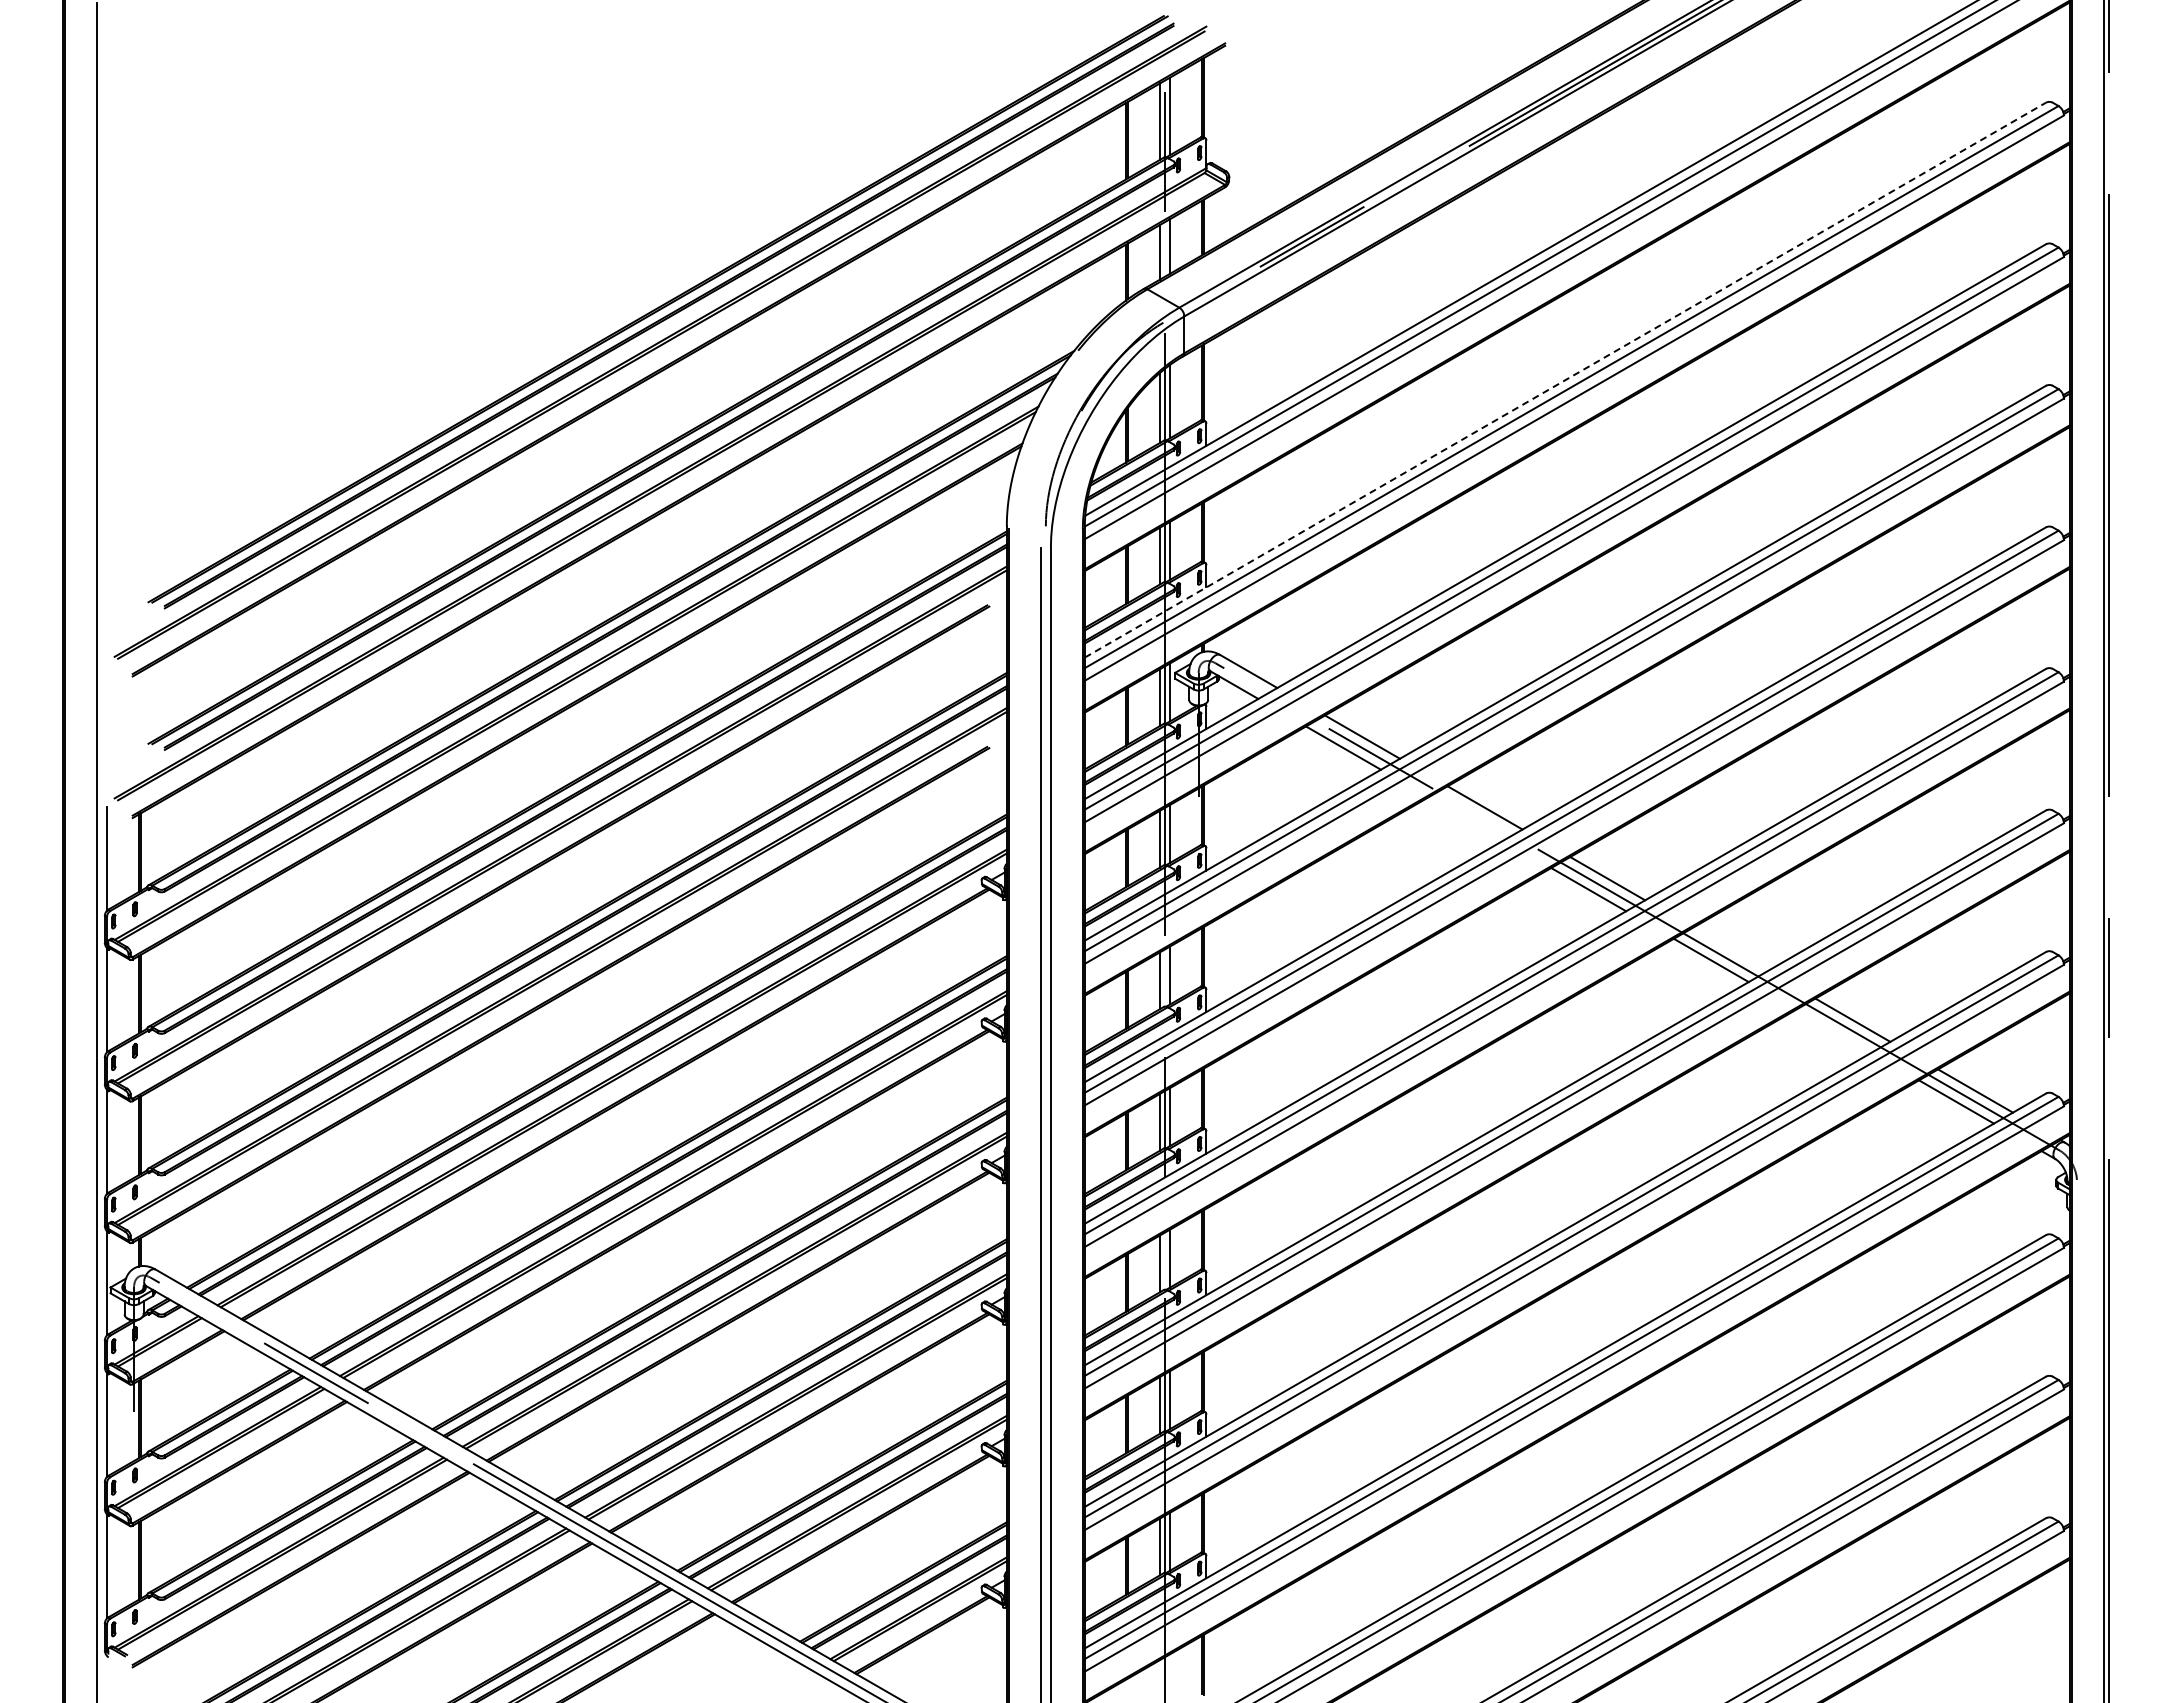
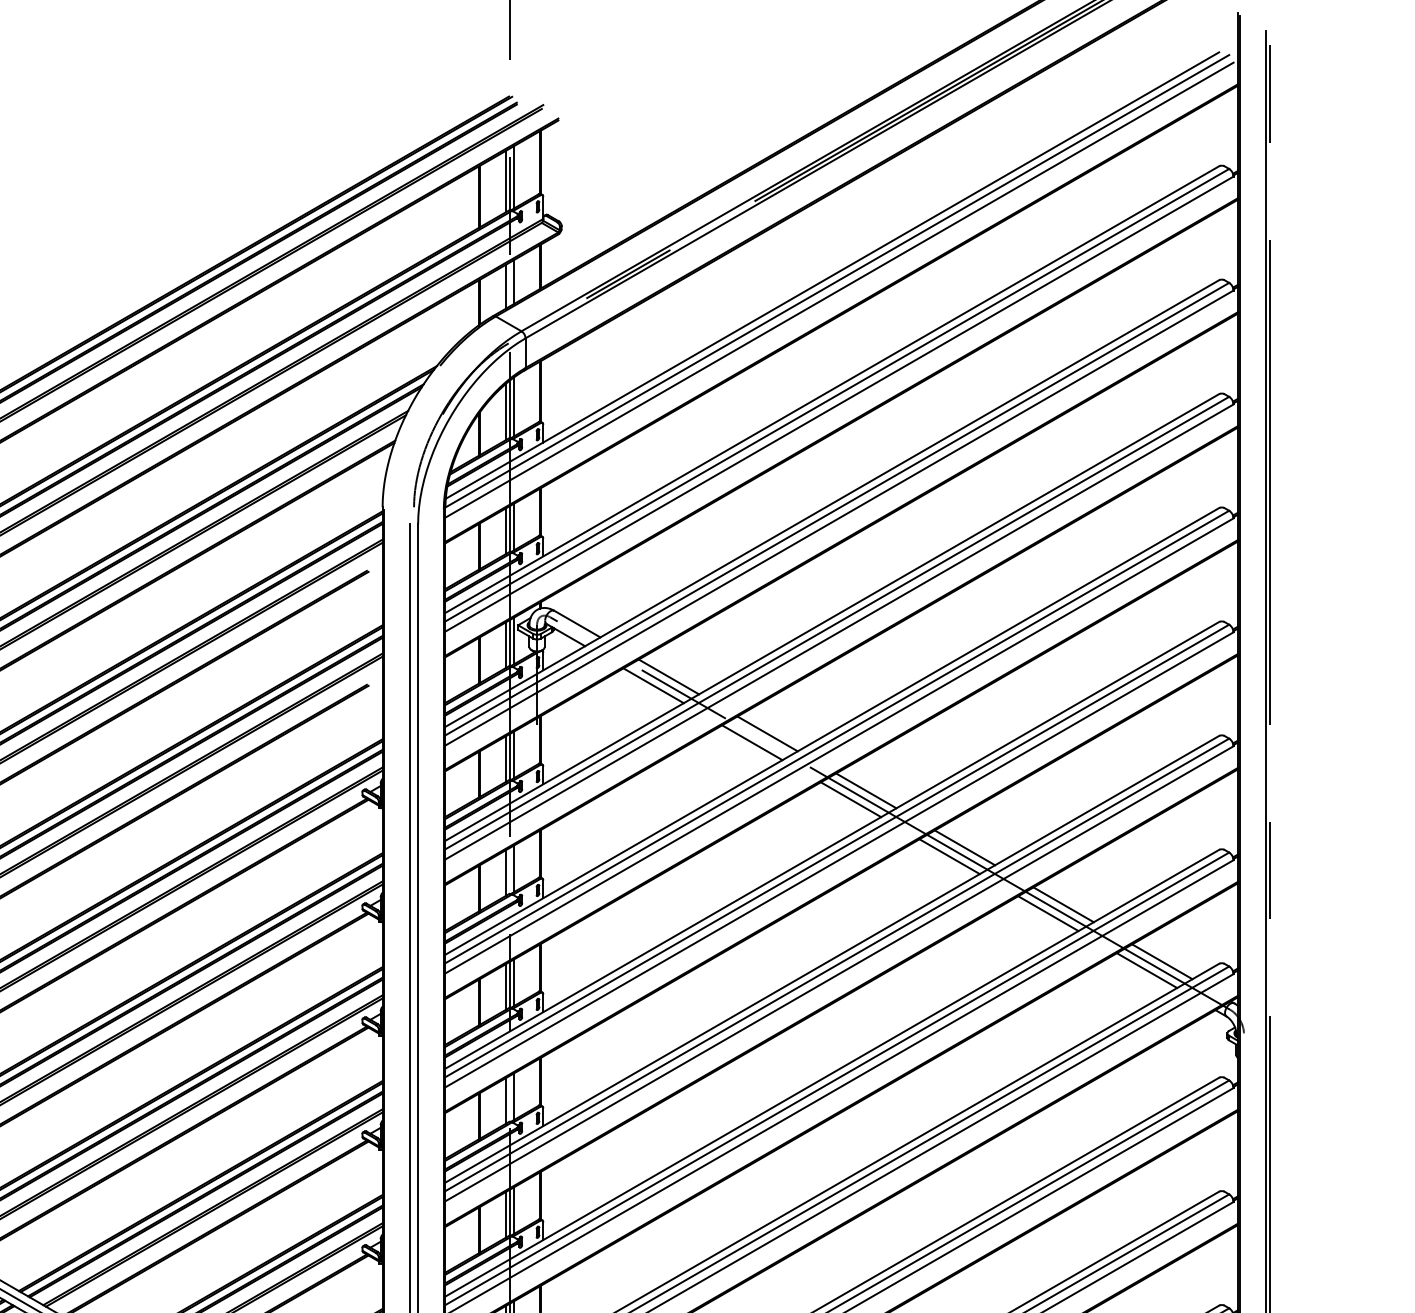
line: (1565, 380) -> (832, 389), dashed -> solid
line: (1465, 818) -> (751, 742), added
line: (1729, 949) -> (964, 847), added
line: (1833, 1030) -> (1048, 913), added

